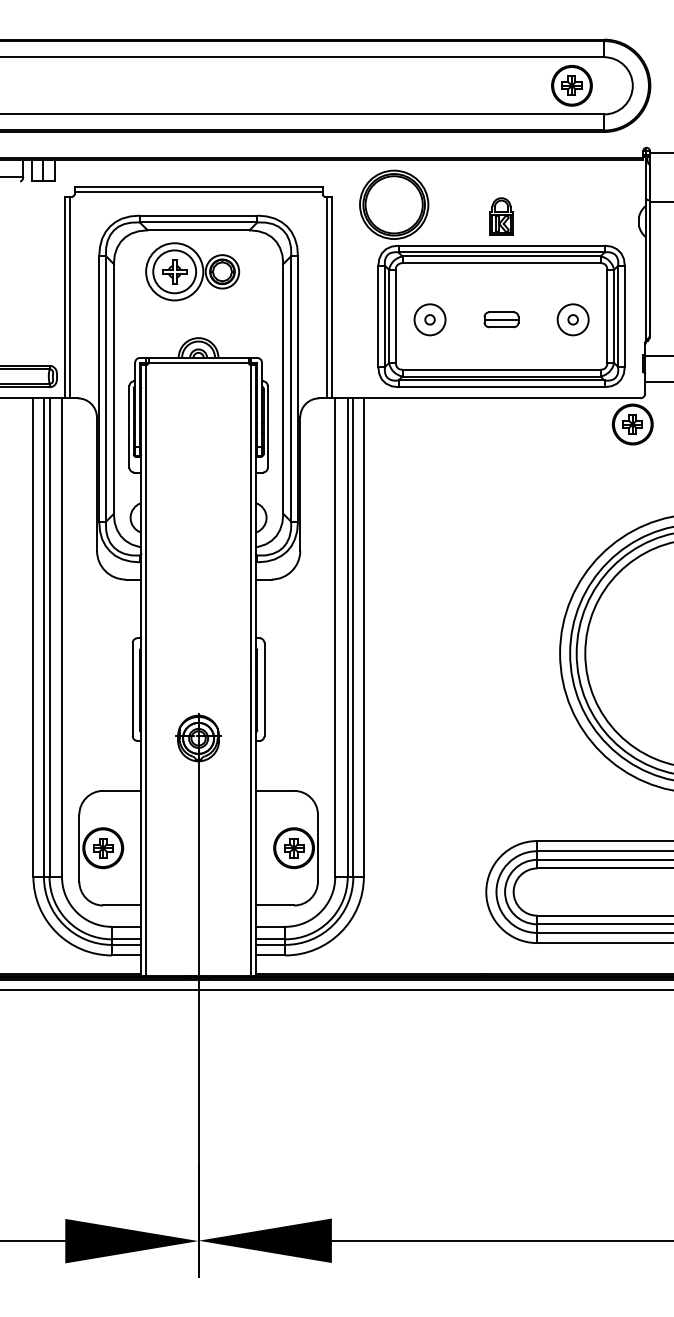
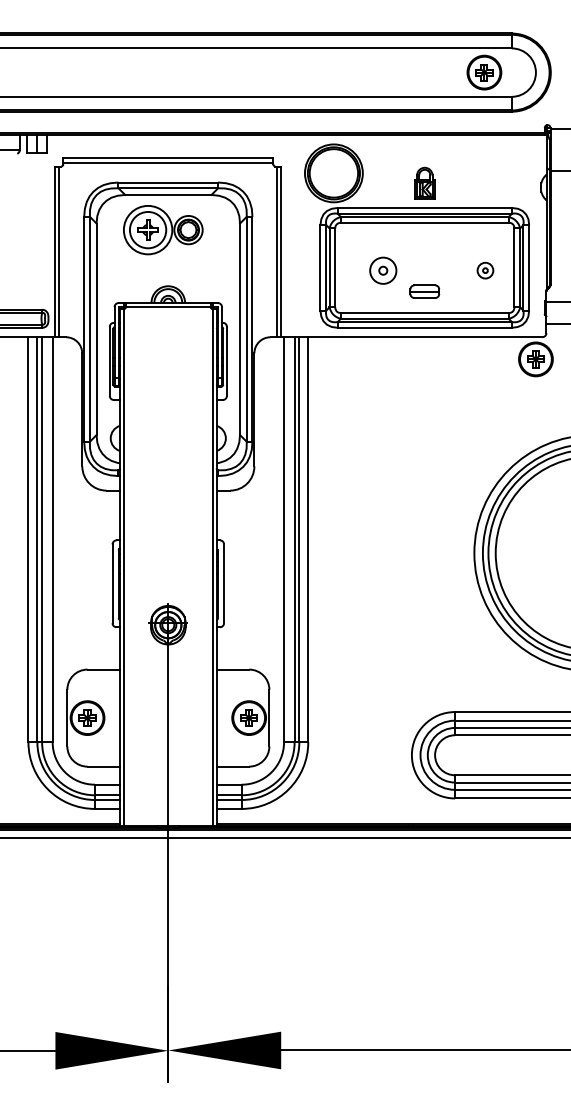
part: (430, 319) -> (383, 270), moved
part: (501, 319) -> (424, 291), moved
part: (573, 319) -> (485, 270), size x0.6

